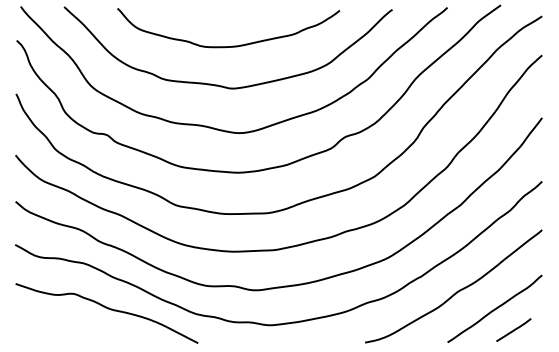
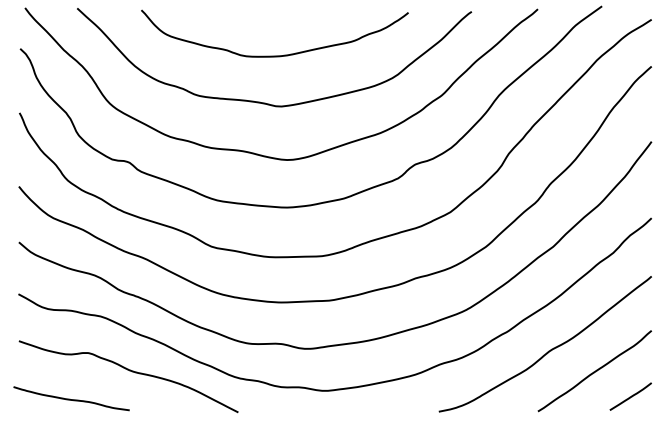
line: (513, 329) -> (630, 395), moved
curve: (58, 331) -> (70, 398), added

